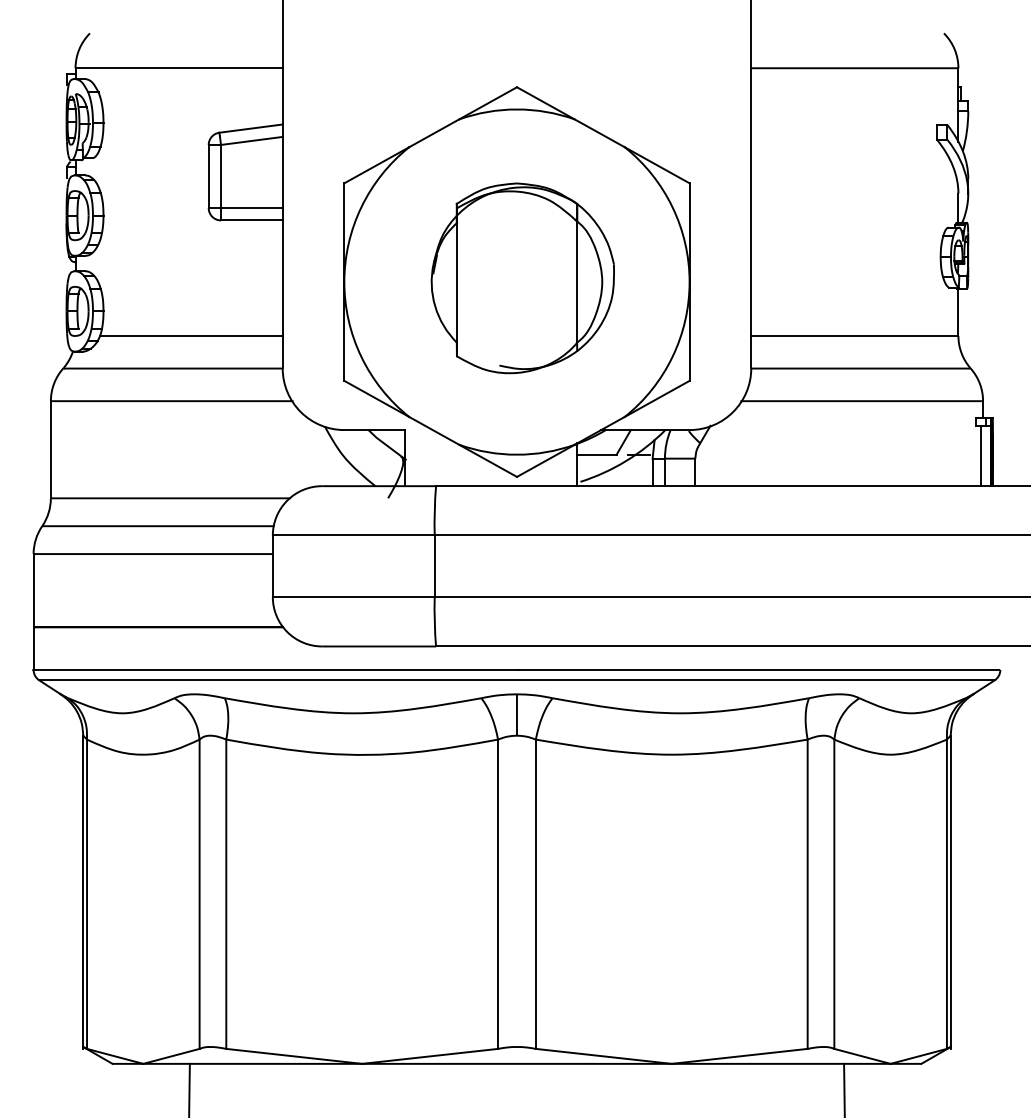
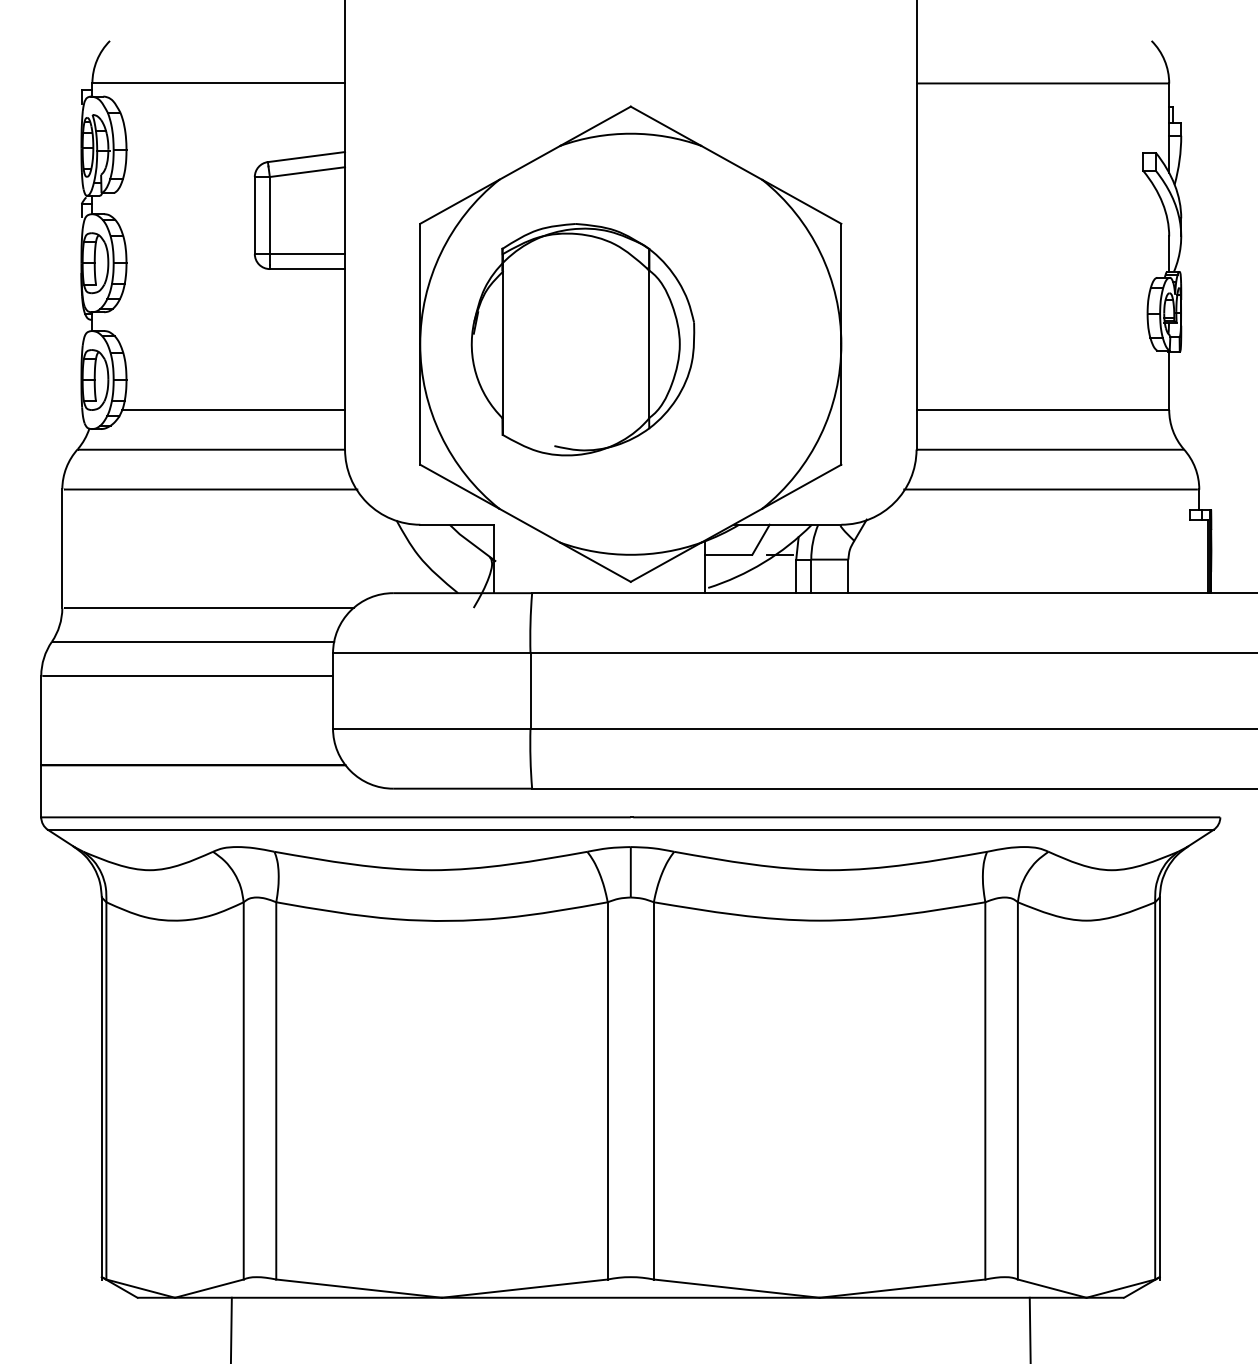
part: (522, 278) -> (582, 339), moved
line: (980, 456) -> (1196, 556), removed

